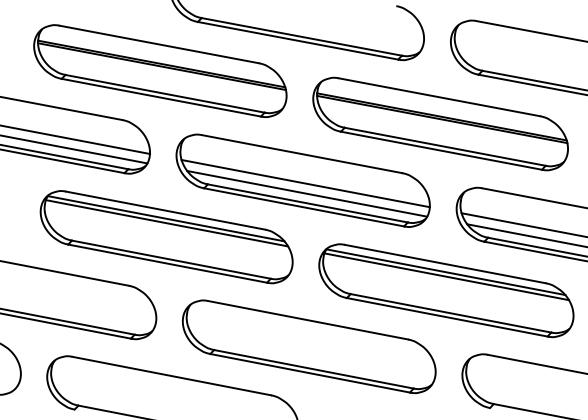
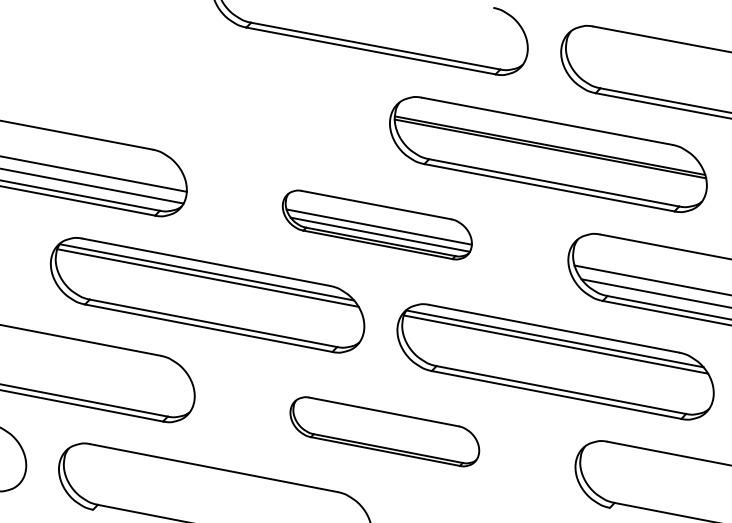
part: (160, 70) -> (199, 87), removed
part: (302, 180) -> (376, 224), size x0.6
part: (308, 346) -> (384, 431), size x0.6

